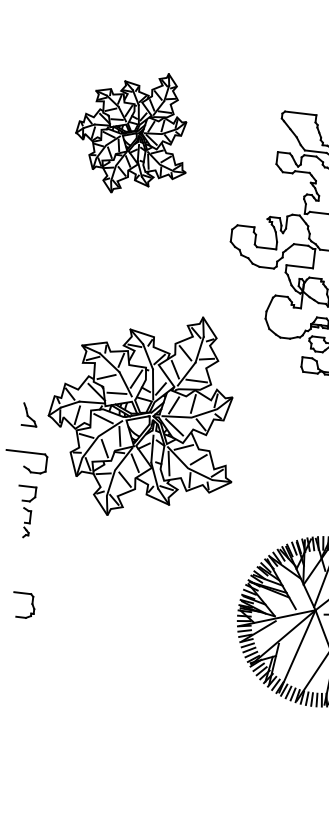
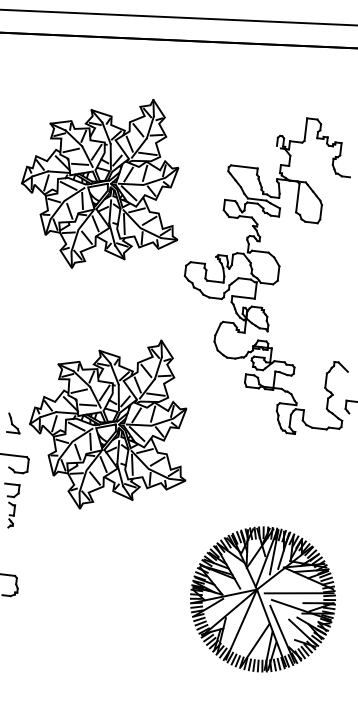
part: (131, 132) -> (100, 183), size x1.67

